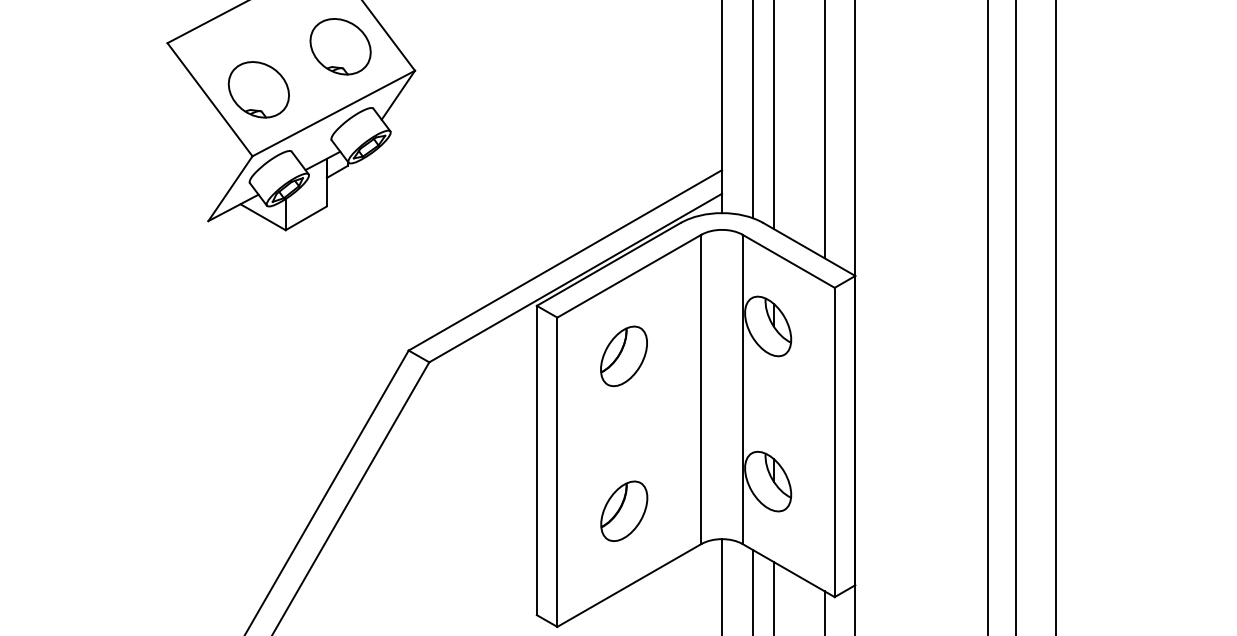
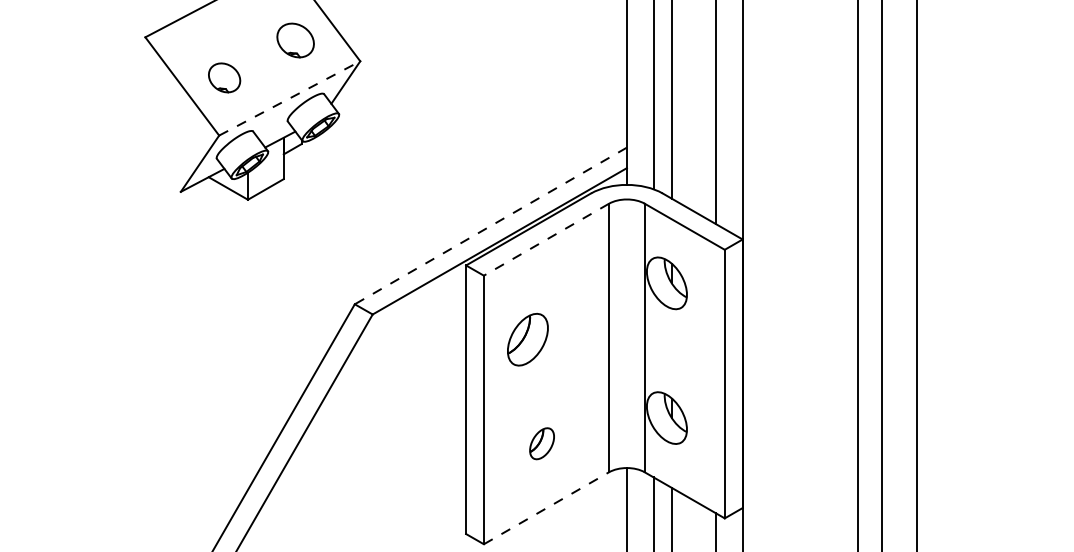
part: (340, 46) -> (295, 40), size x0.7
part: (258, 89) -> (224, 77), size x0.6
line: (333, 113) -> (289, 98), solid -> dashed
line: (565, 260) -> (490, 226), solid -> dashed
line: (628, 276) -> (545, 239), solid -> dashed
part: (623, 356) -> (527, 339), moved
part: (624, 510) -> (542, 443), size x0.6
line: (629, 585) -> (546, 508), solid -> dashed

